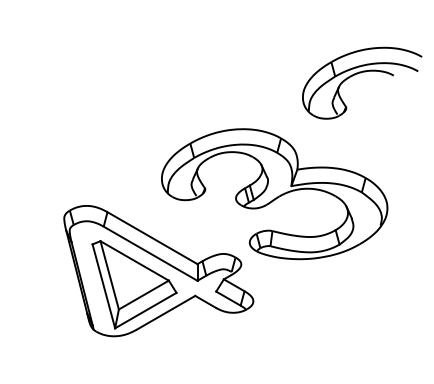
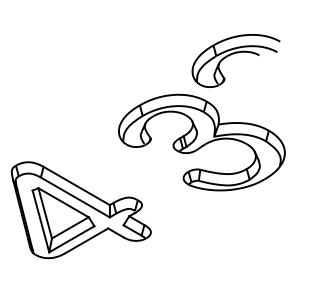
part: (360, 73) -> (234, 53), moved
part: (158, 271) -> (81, 210), moved

